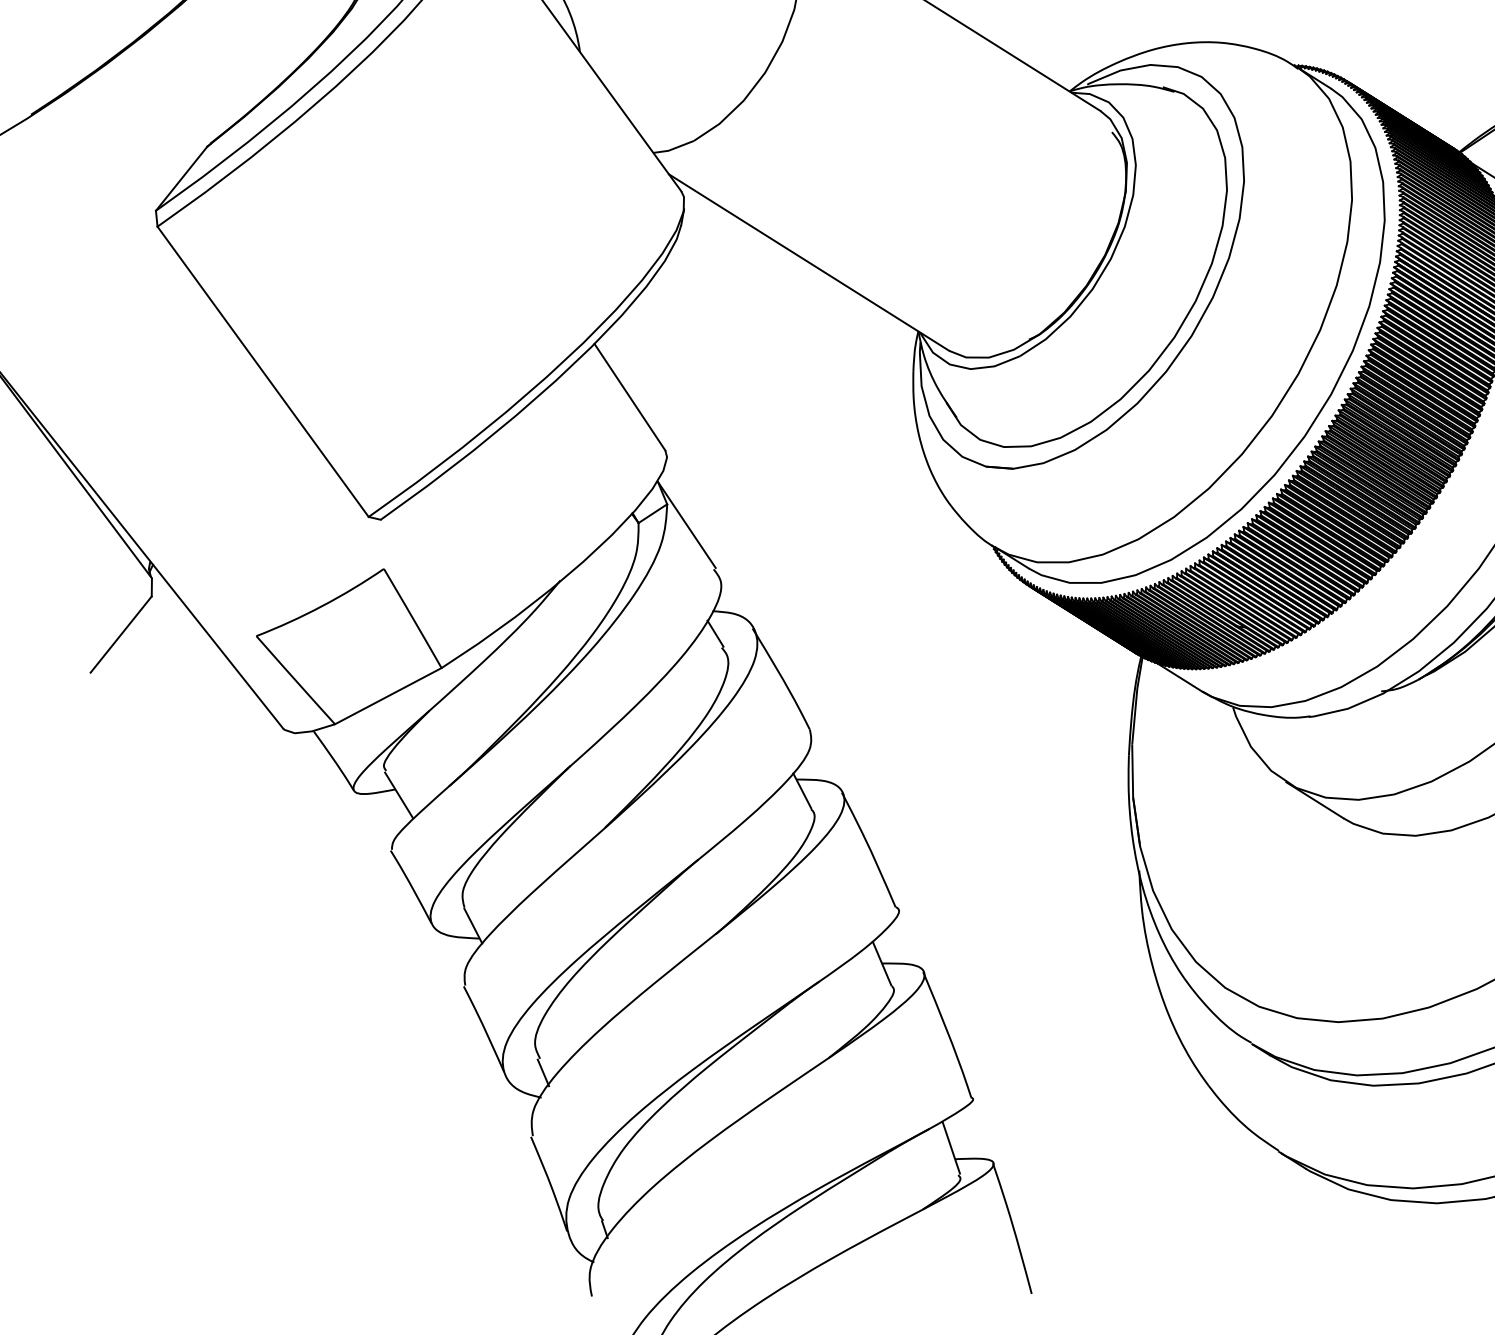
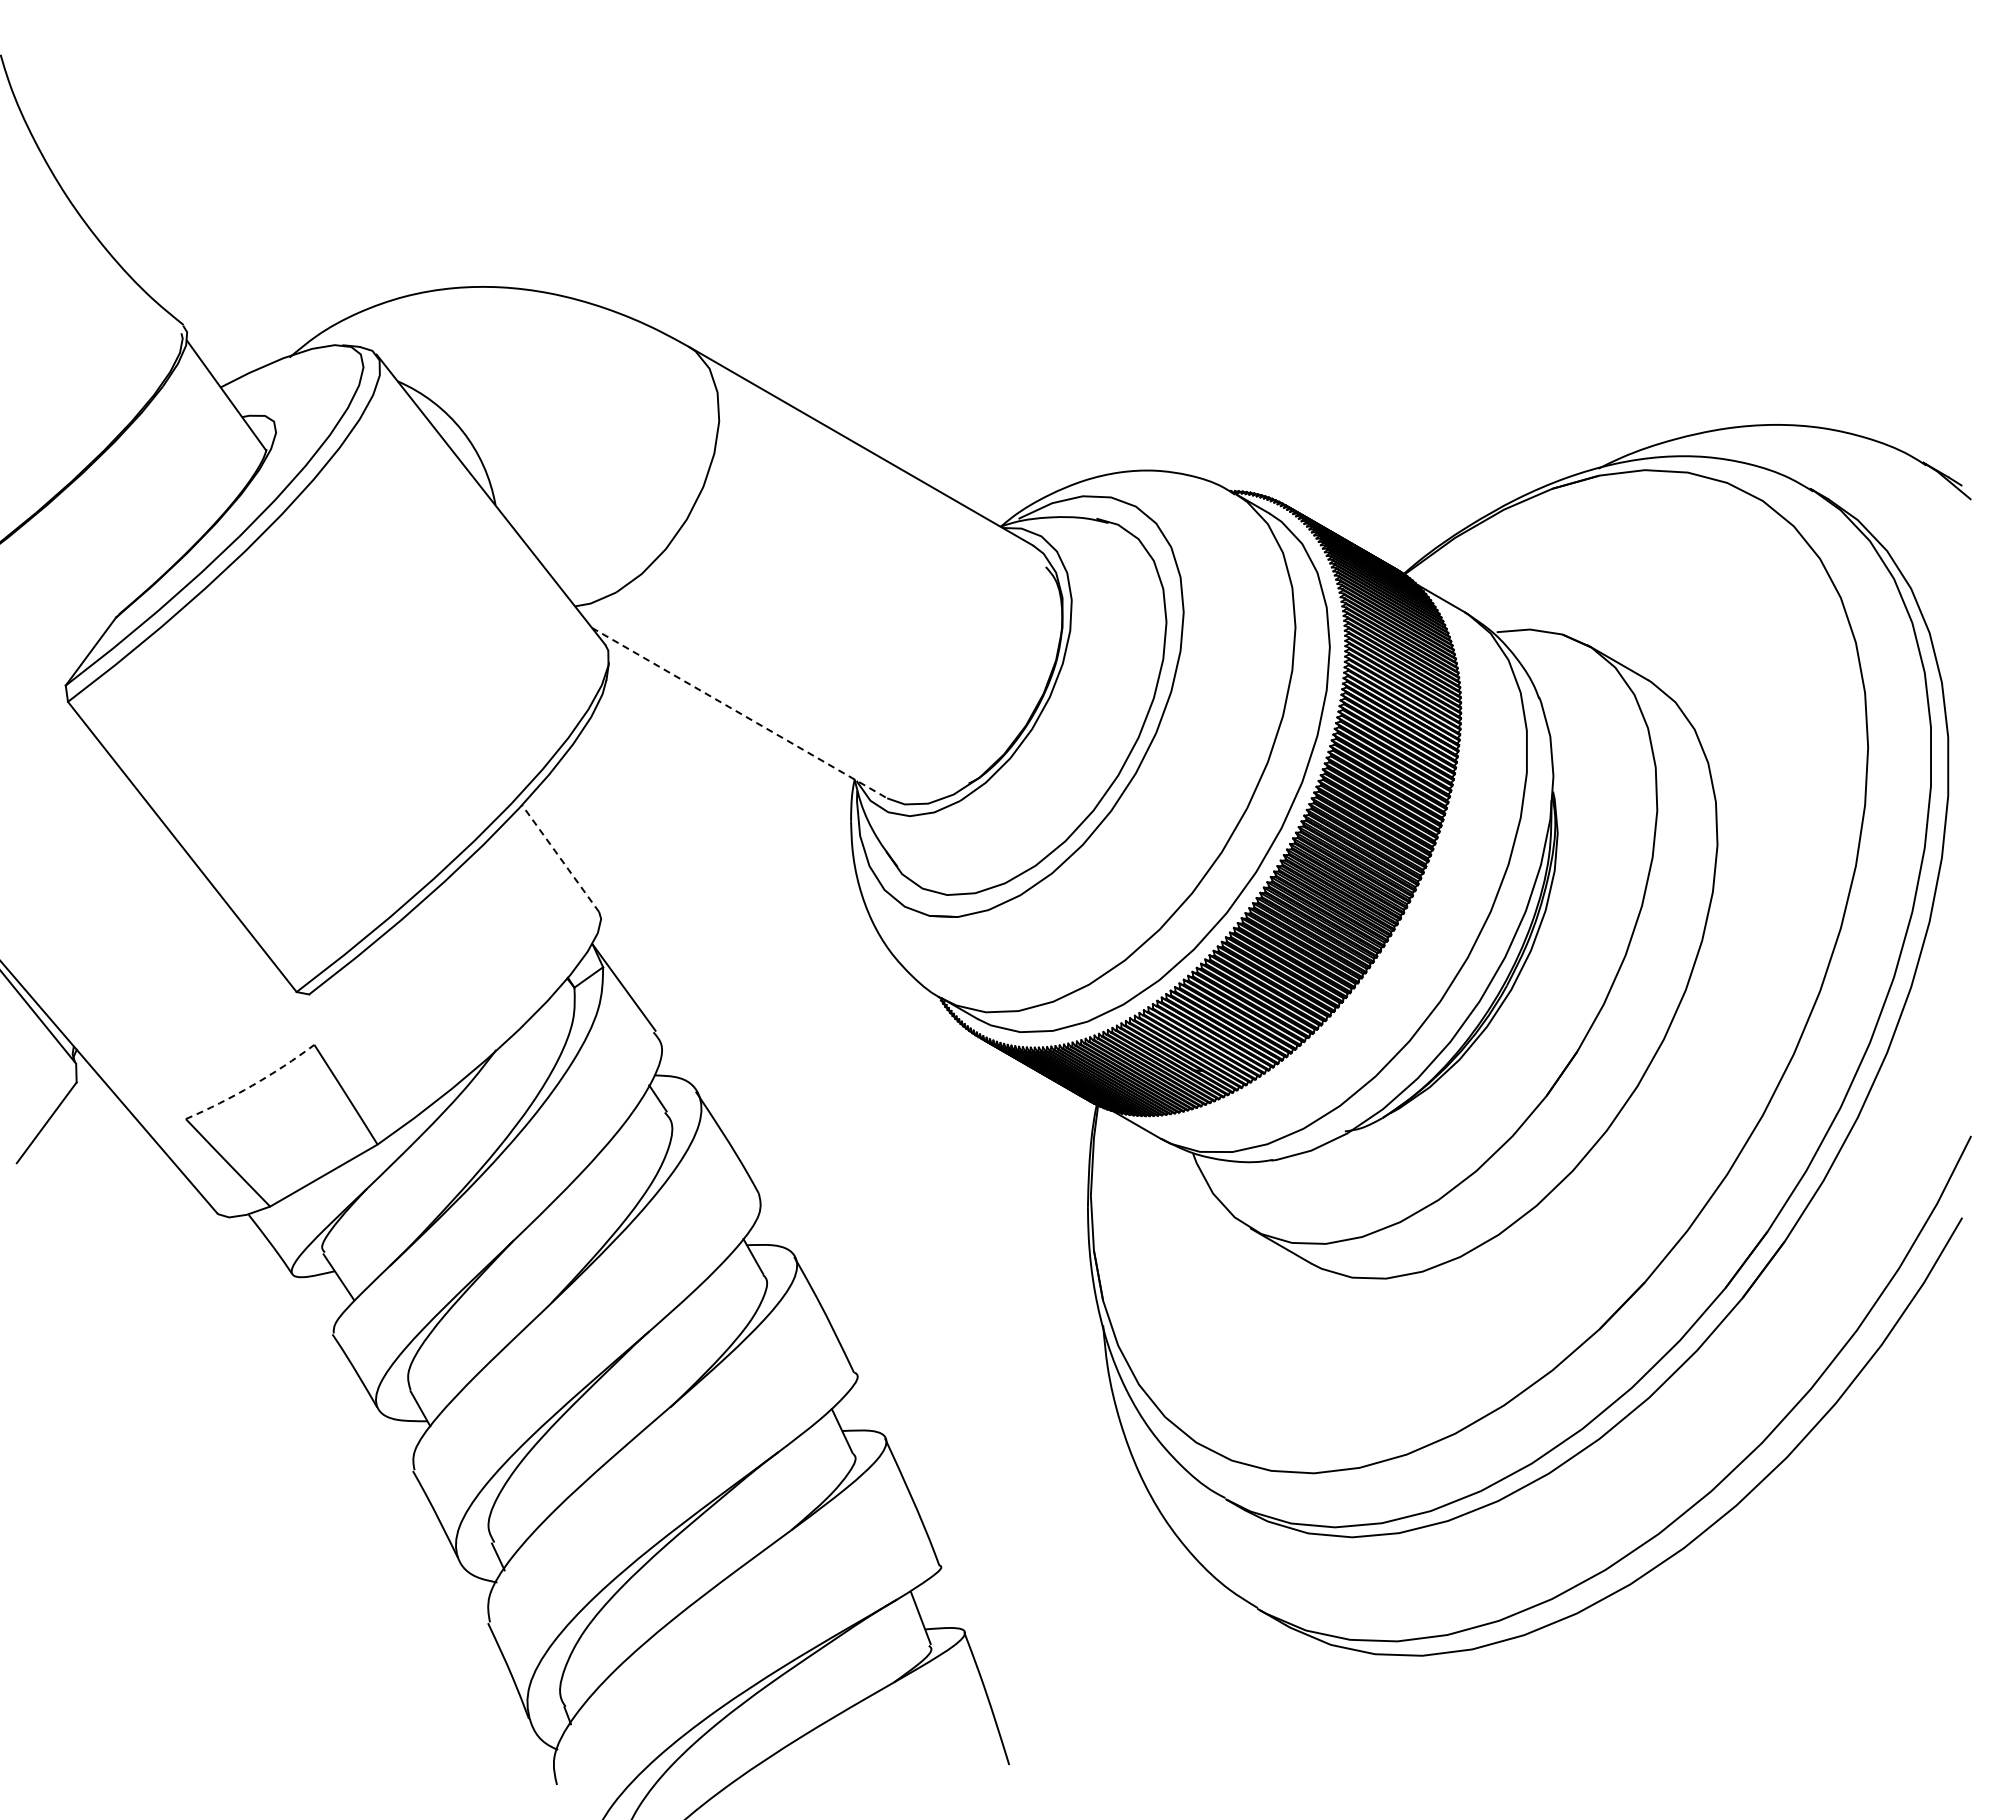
line: (810, 263) -> (740, 713), solid -> dashed
line: (629, 397) -> (560, 858), solid -> dashed
arc: (322, 606) -> (252, 1085), solid -> dashed

